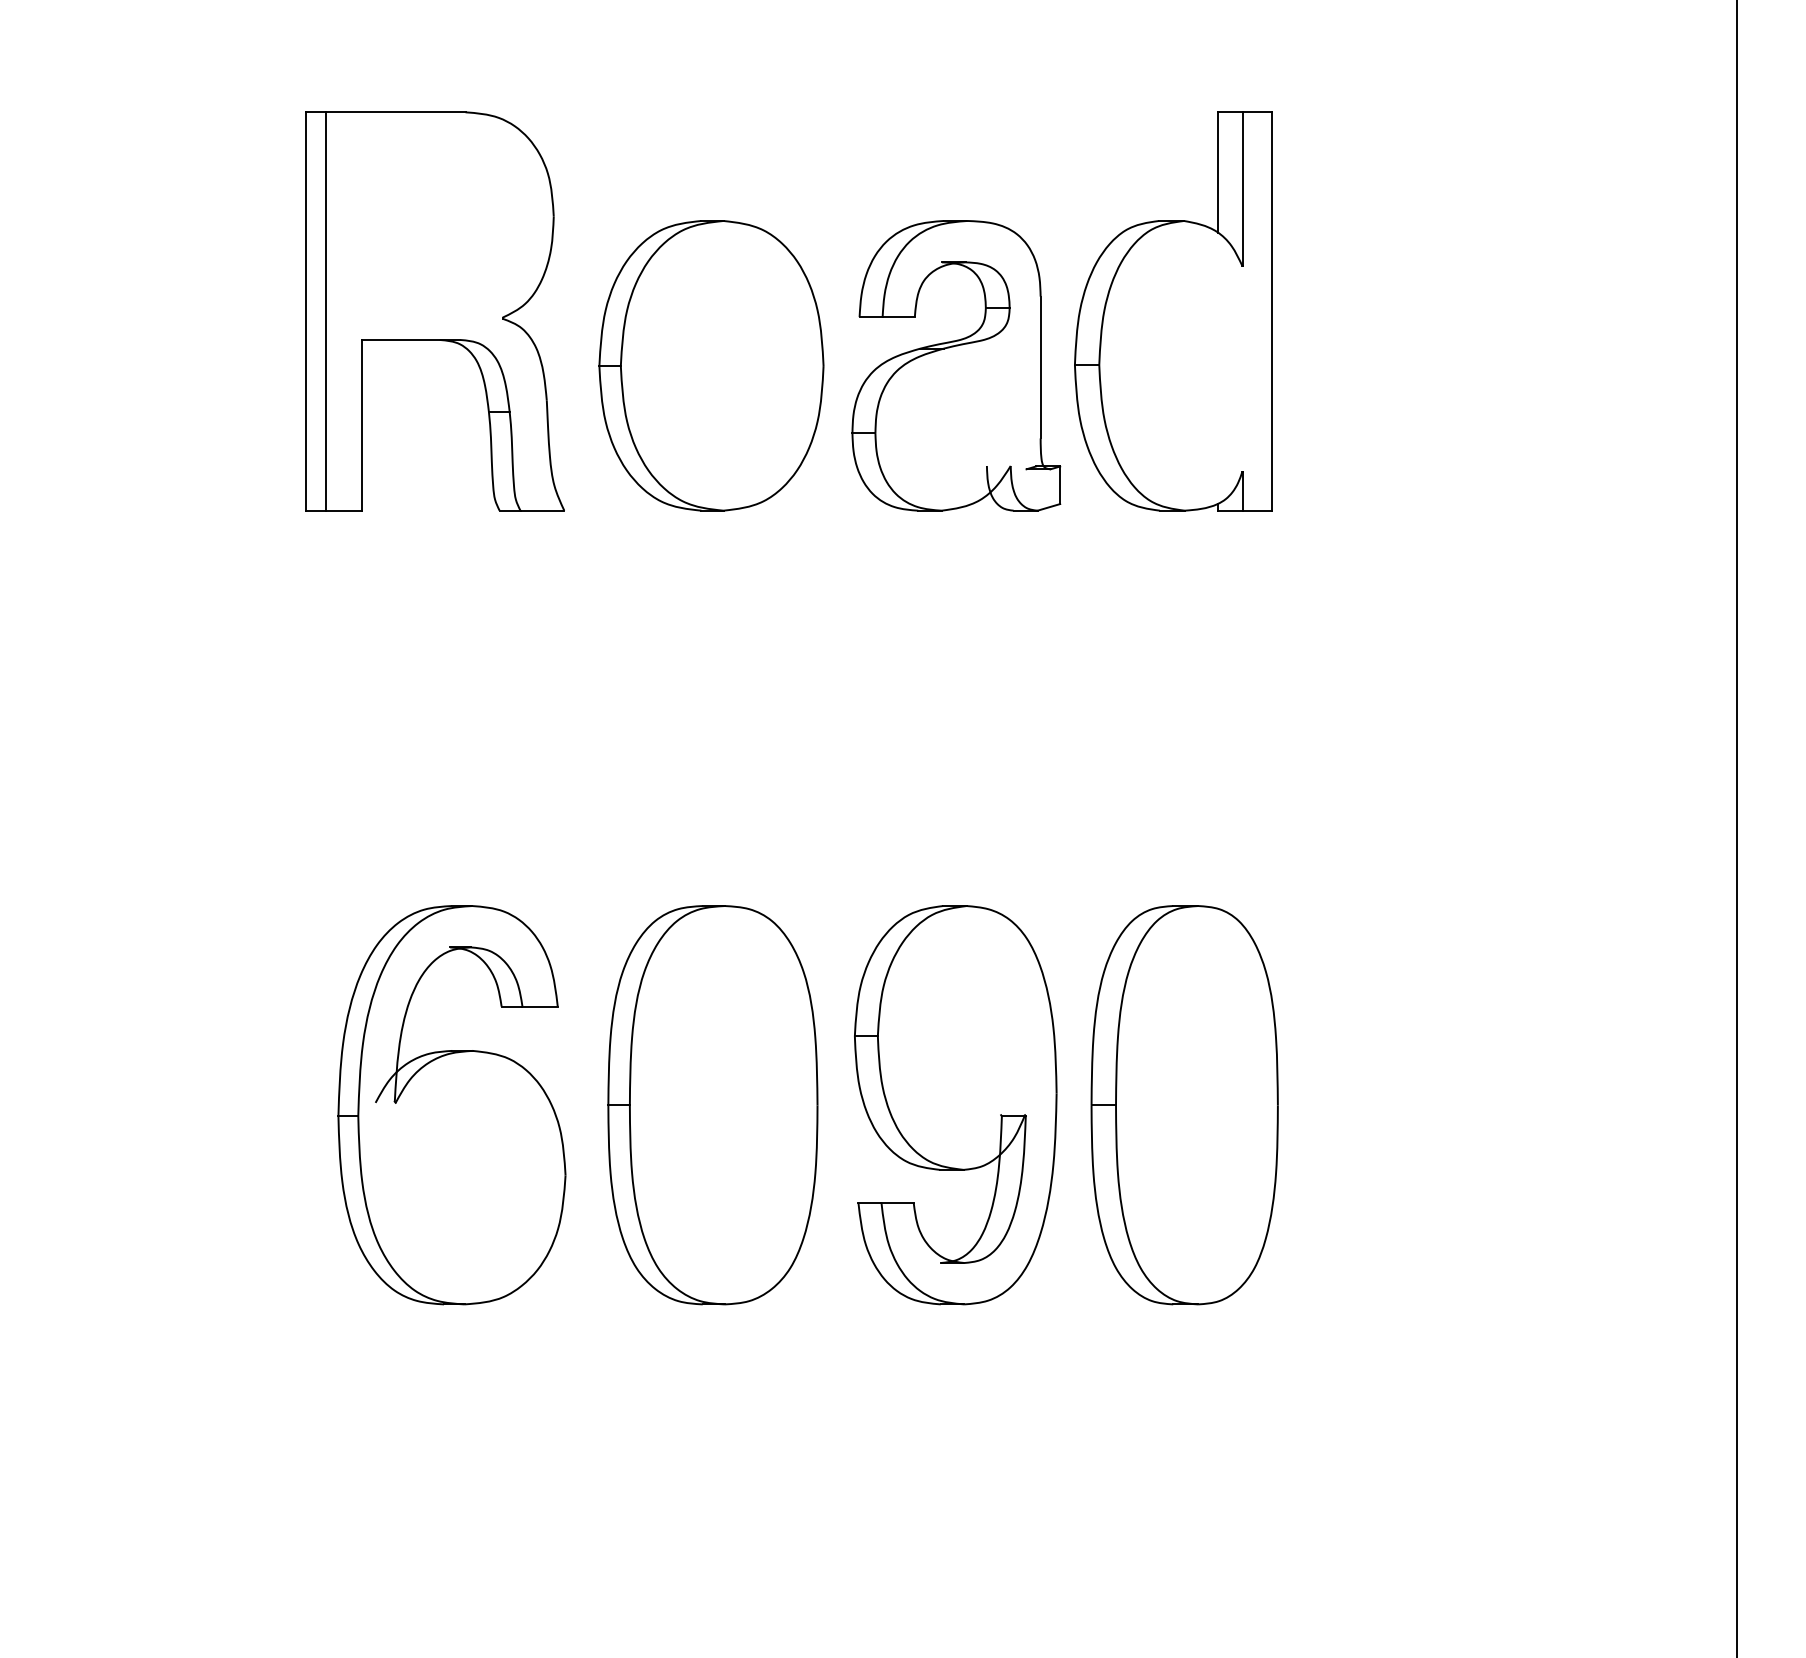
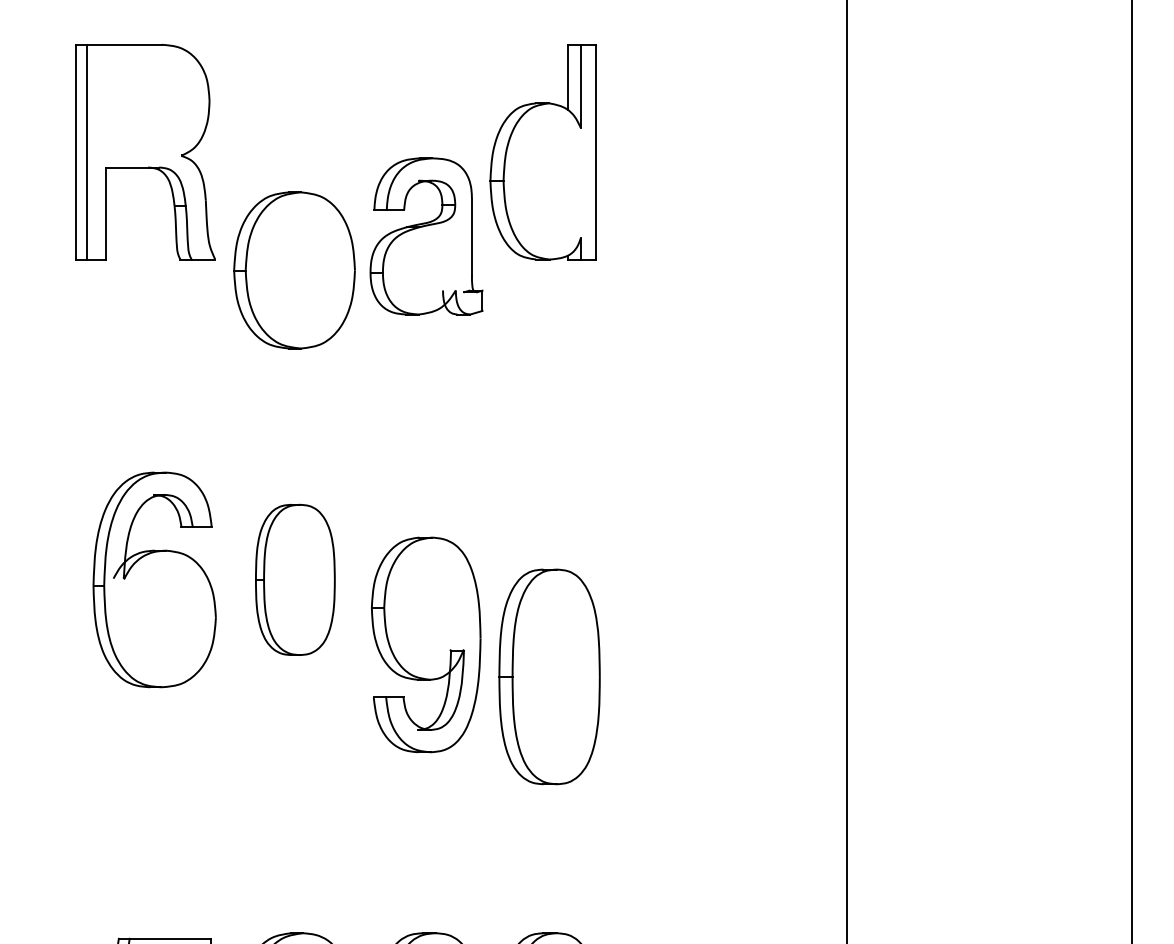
part: (711, 365) -> (294, 270), moved
part: (956, 365) -> (426, 236), moved
part: (713, 1104) -> (295, 579), size x0.7
part: (956, 1104) -> (426, 644), moved
part: (1184, 1104) -> (549, 676), moved

